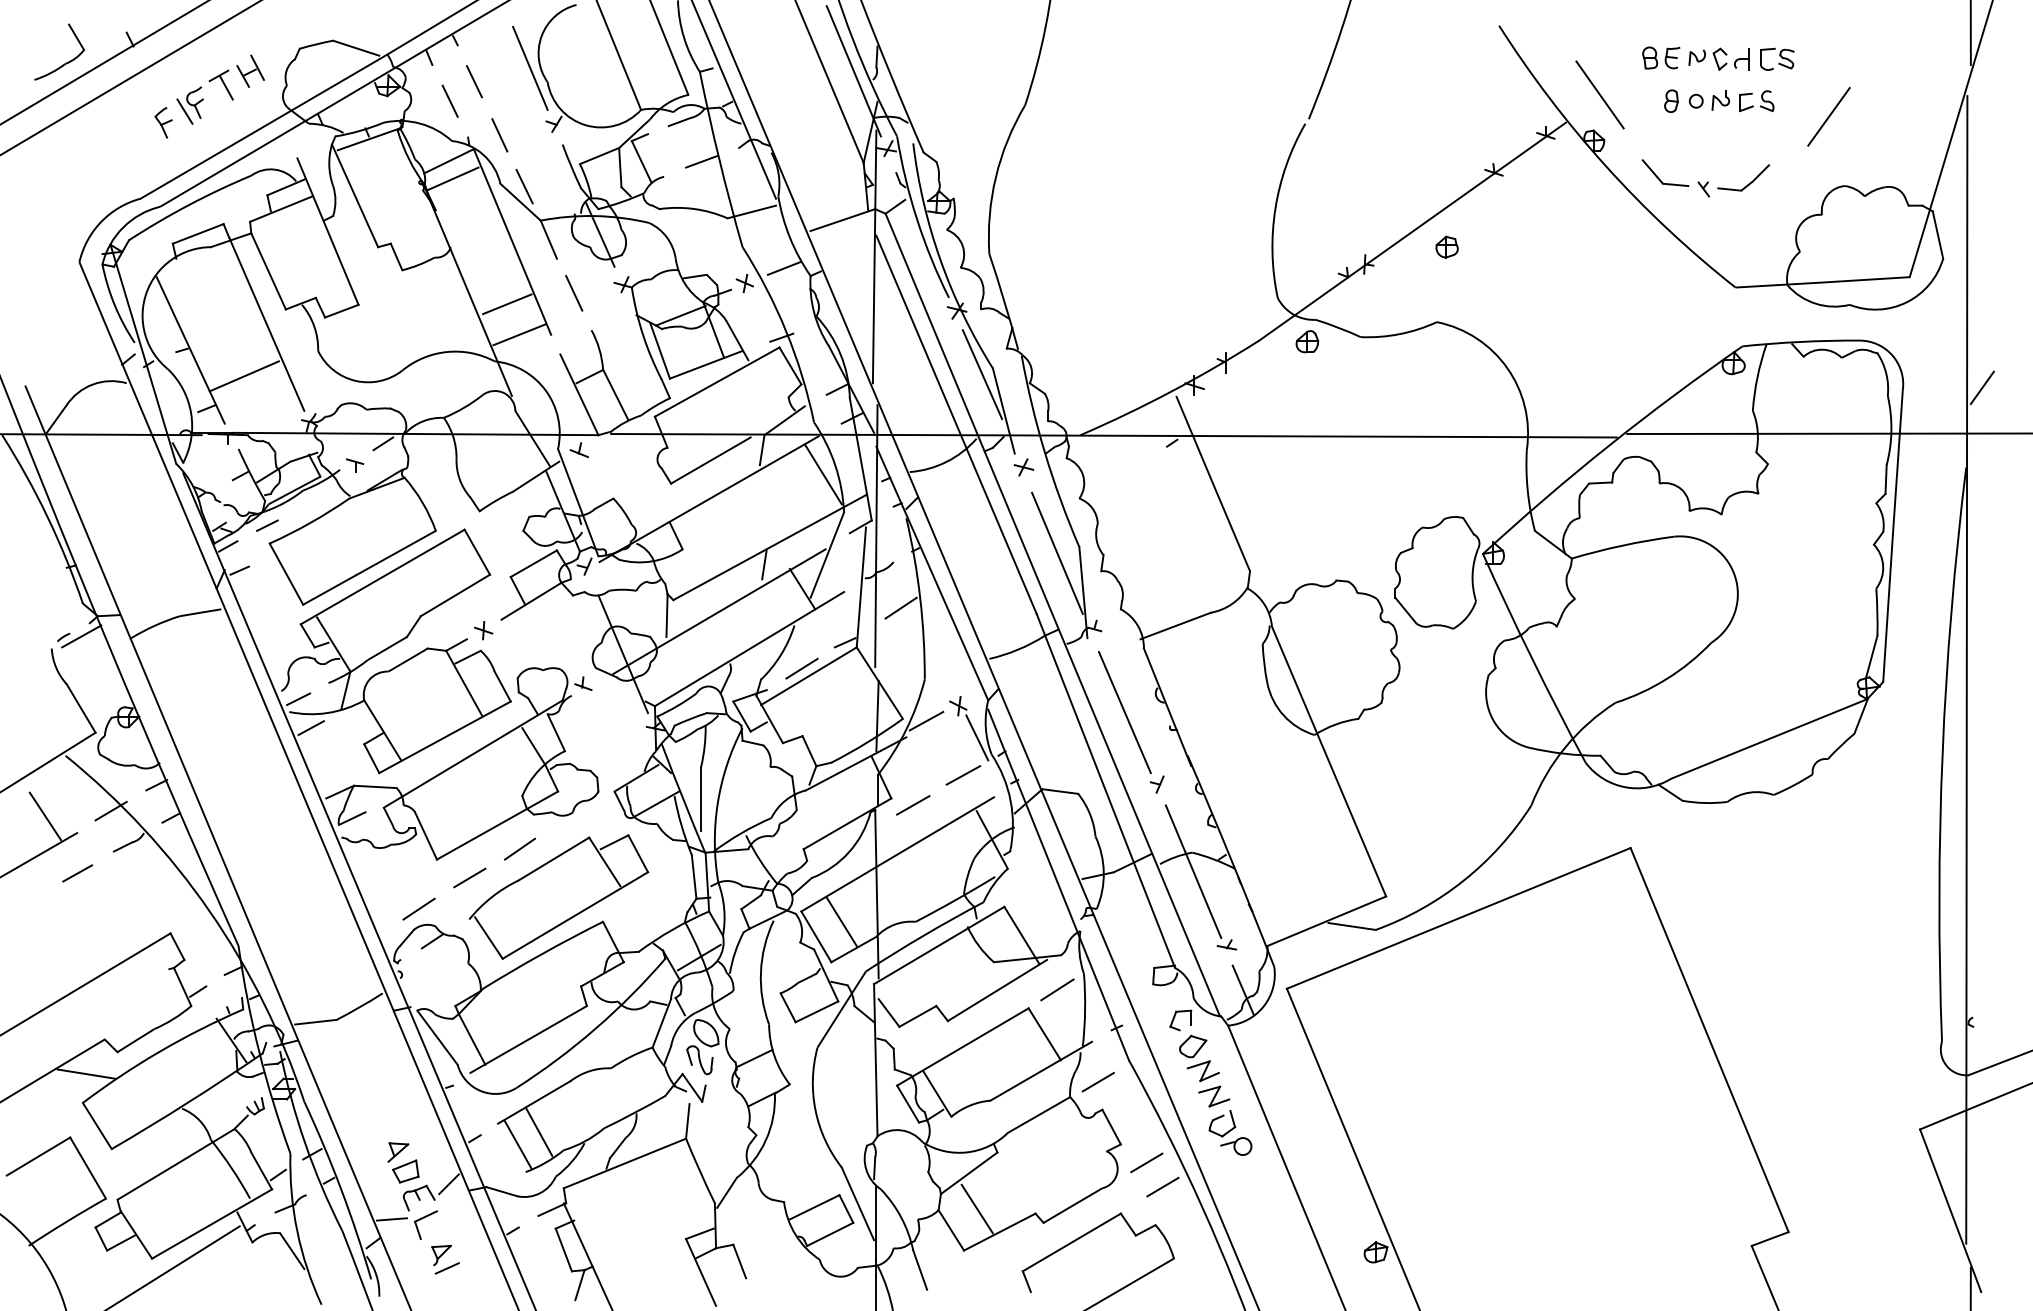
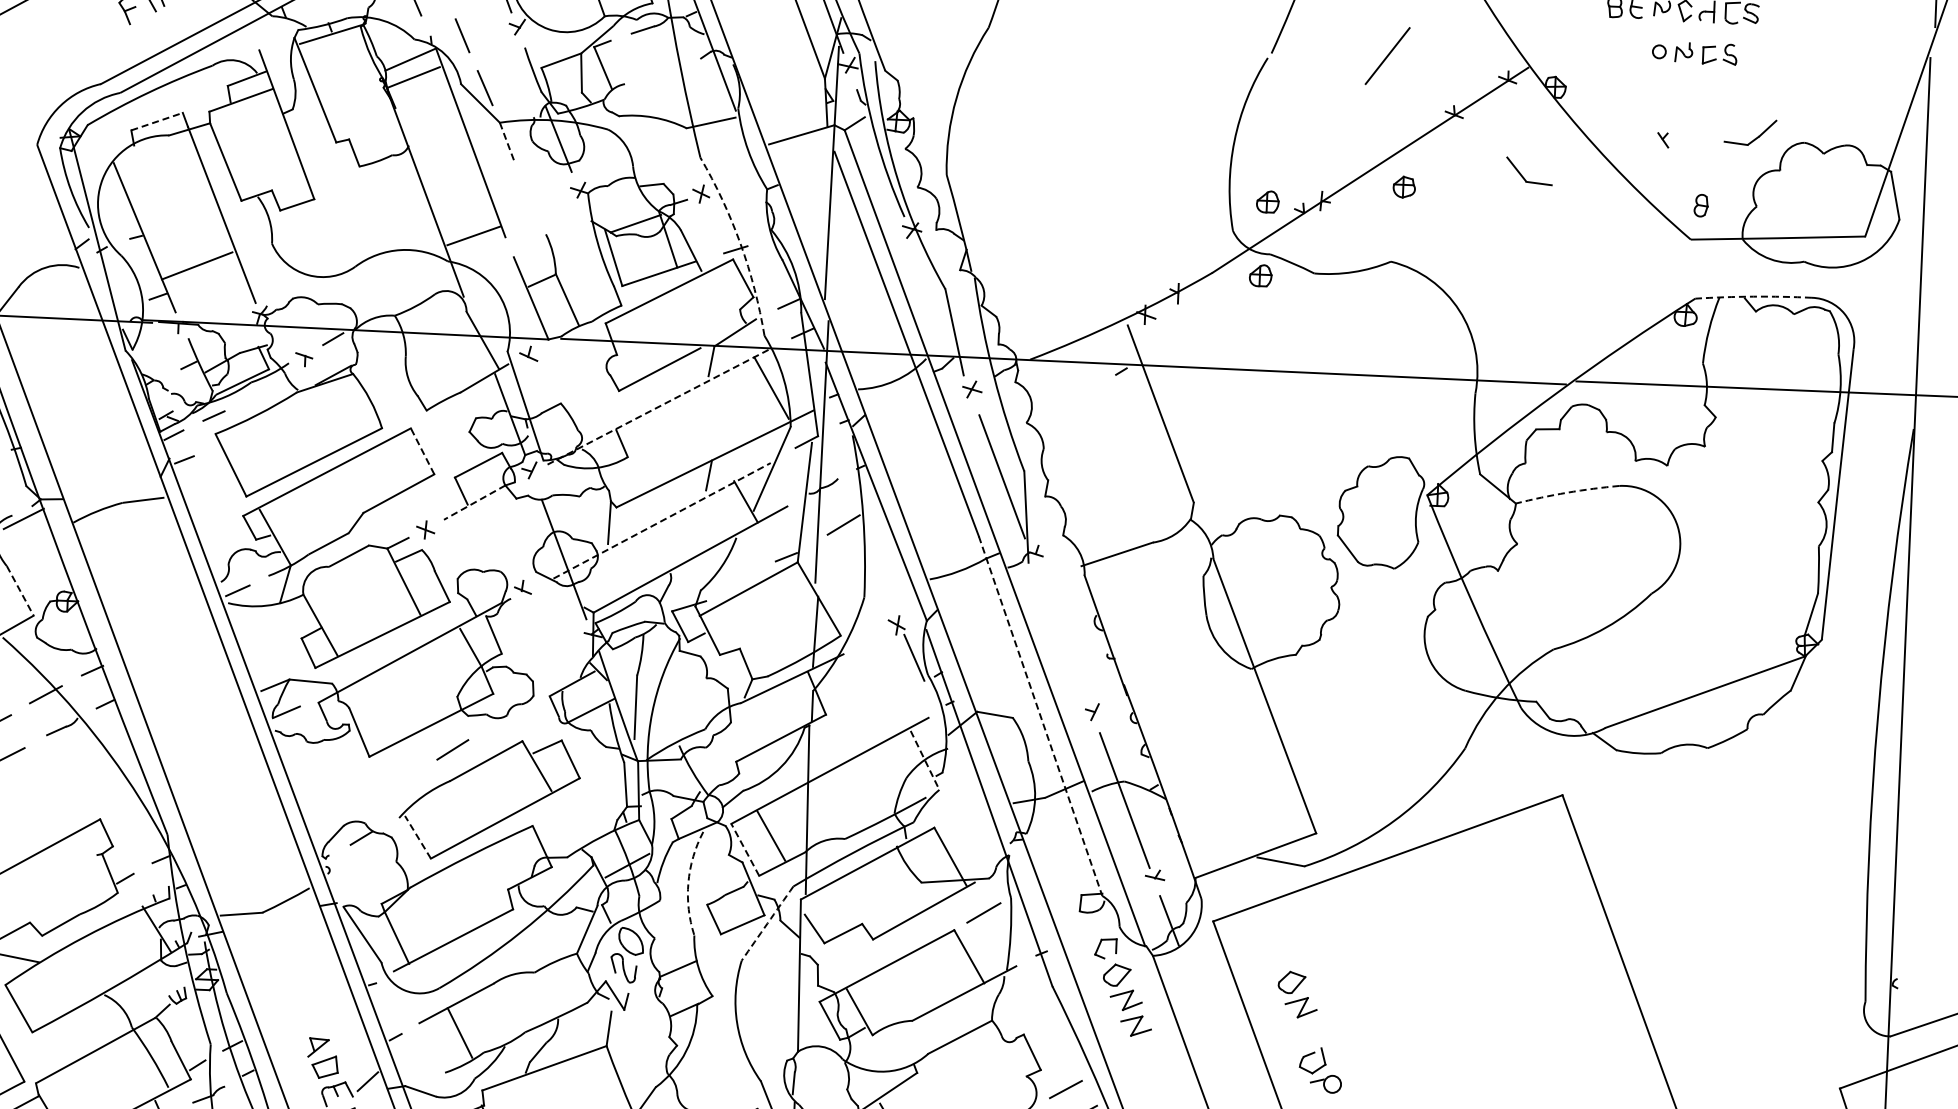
line: (1599, 94) -> (1562, 41), removed
part: (1671, 100) -> (1701, 204), moved
line: (1828, 116) -> (1387, 55), moved
line: (701, 161) -> (662, 70), removed
part: (1659, 178) -> (1523, 176), moved
part: (1749, 182) -> (1756, 137), moved
line: (198, 233) -> (157, 121), solid -> dashed
line: (548, 239) -> (506, 141), solid -> dashed
part: (1311, 267) -> (1267, 201), added
line: (783, 268) -> (740, 180), removed
line: (574, 293) -> (530, 196), removed
line: (507, 304) -> (463, 205), removed
arc: (786, 331) -> (740, 243), solid -> dashed
arc: (1800, 341) -> (1753, 296), solid -> dashed
line: (982, 374) -> (934, 294), removed
line: (1981, 387) -> (1932, 349), removed
line: (708, 499) -> (655, 408), solid -> dashed
arc: (1622, 545) -> (1567, 492), solid -> dashed
line: (477, 552) -> (422, 451), solid -> dashed
line: (531, 601) -> (474, 502), solid -> dashed
line: (719, 611) -> (662, 520), solid -> dashed
line: (801, 668) -> (741, 581), removed
line: (81, 708) -> (20, 590), solid -> dashed
line: (1124, 712) -> (1062, 638), removed
line: (926, 720) -> (864, 638), removed
line: (310, 728) -> (248, 620), removed
line: (963, 775) -> (899, 694), removed
line: (1106, 791) -> (1041, 716), solid -> dashed
line: (913, 805) -> (847, 722), removed
line: (992, 839) -> (925, 759), solid -> dashed
line: (469, 877) -> (401, 776), removed
line: (418, 908) -> (348, 804), removed
line: (816, 936) -> (745, 849), solid -> dashed
line: (488, 938) -> (417, 837), solid -> dashed
arc: (760, 972) -> (687, 883), solid -> dashed
arc: (841, 1009) -> (767, 923), solid -> dashed
part: (1374, 1058) -> (1297, 994), added
line: (1097, 1081) -> (1020, 1006), removed
part: (1230, 1132) -> (1320, 1069), moved
line: (518, 1144) -> (438, 1044), removed

